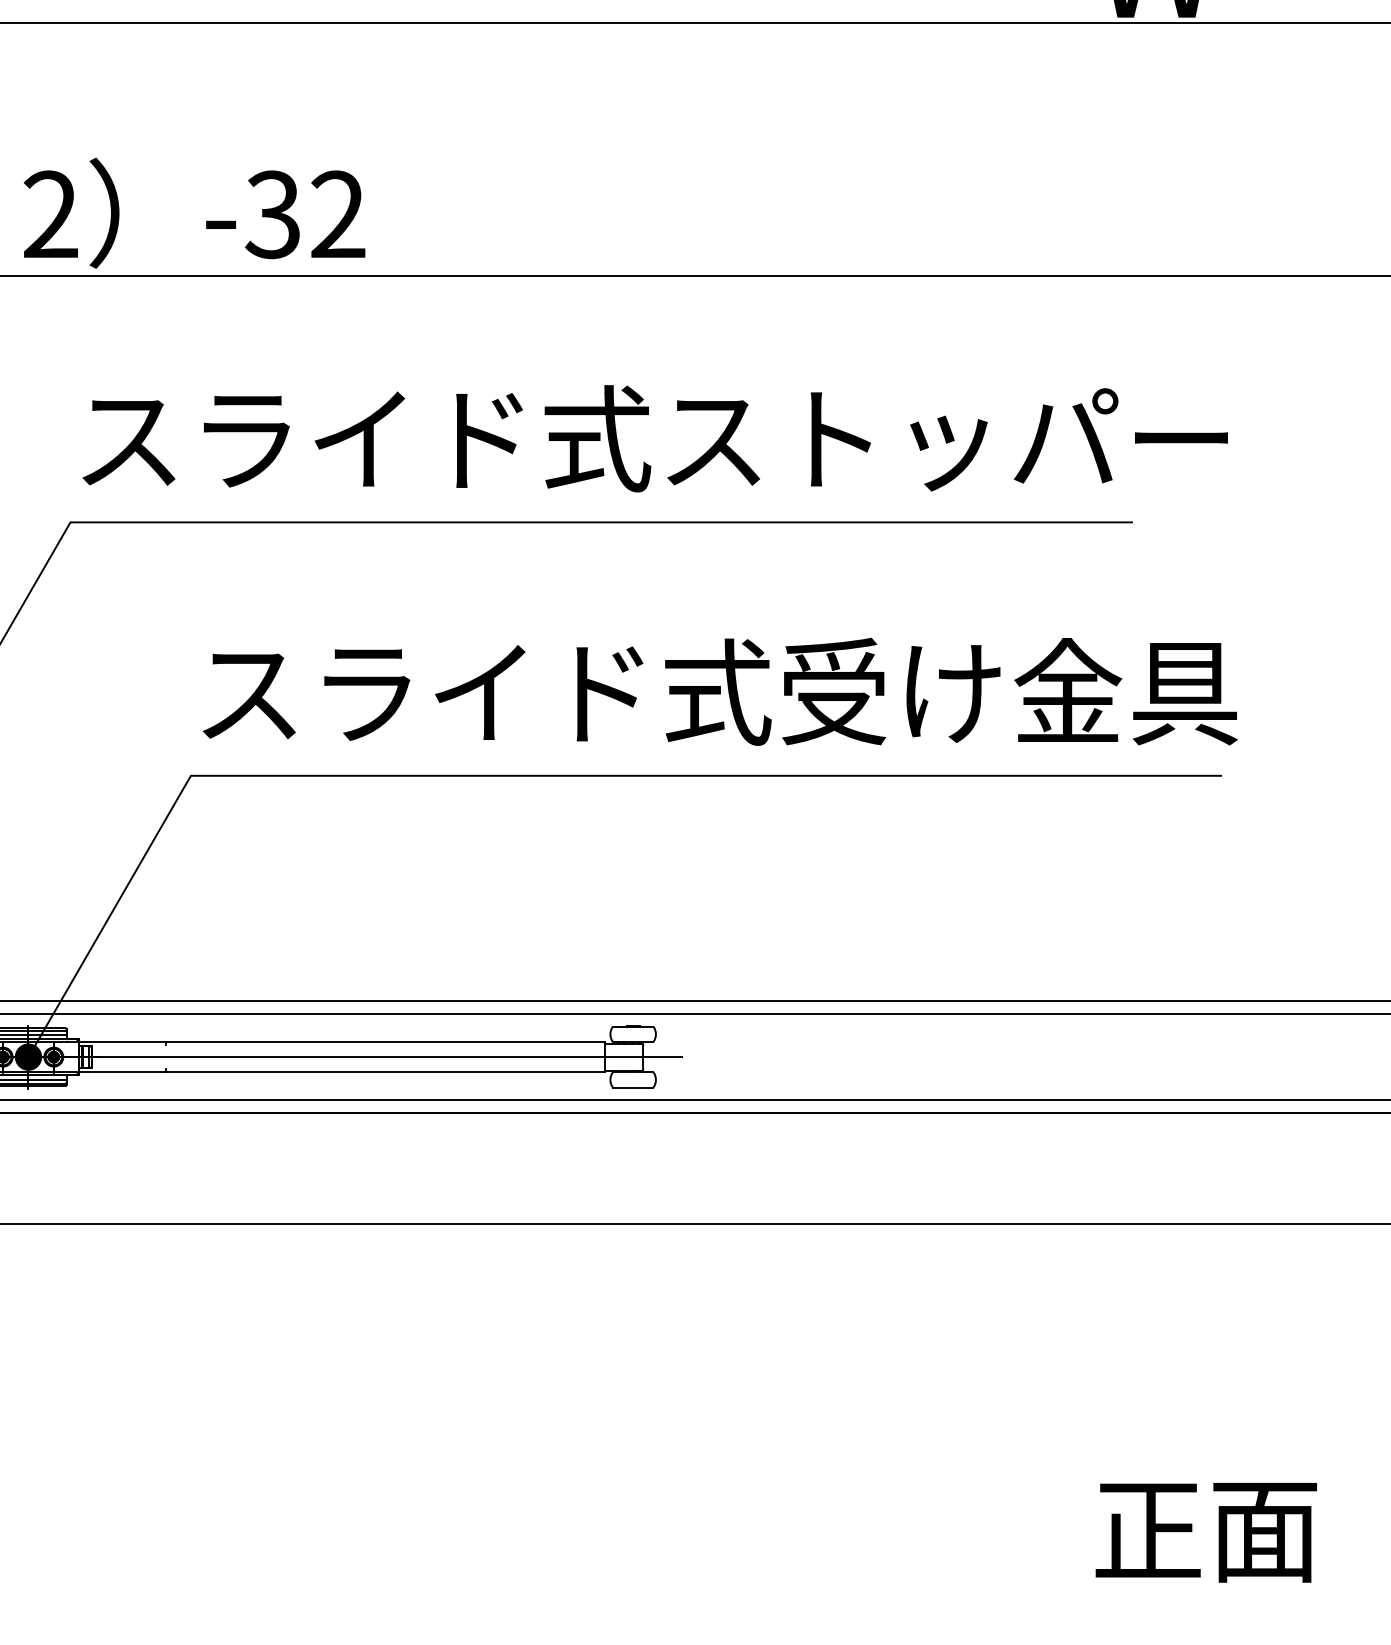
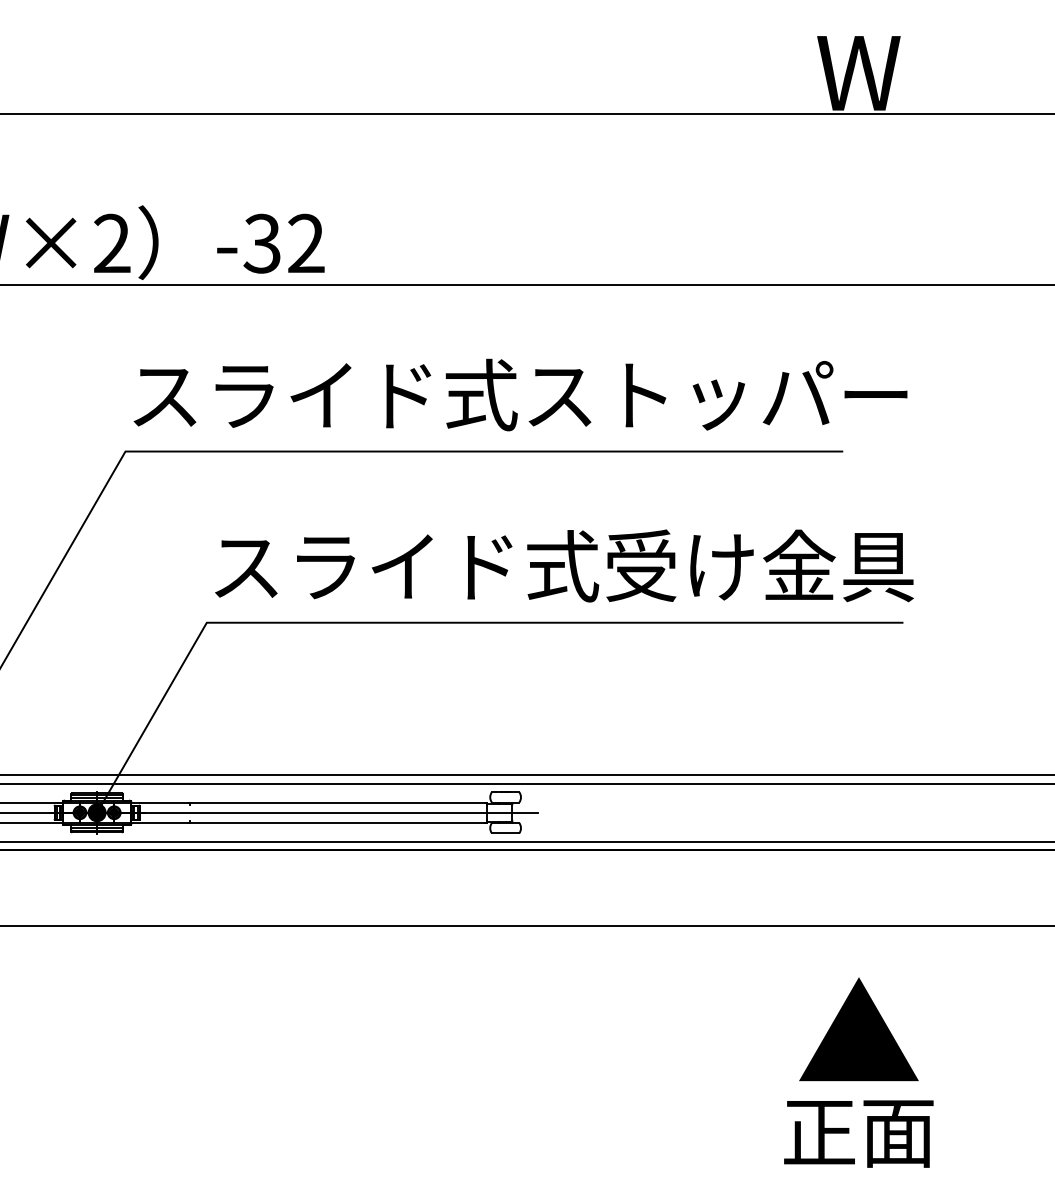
part: (1155, 1377) -> (858, 1029), added
text: (1205, 1531) -> (858, 1133), moved

